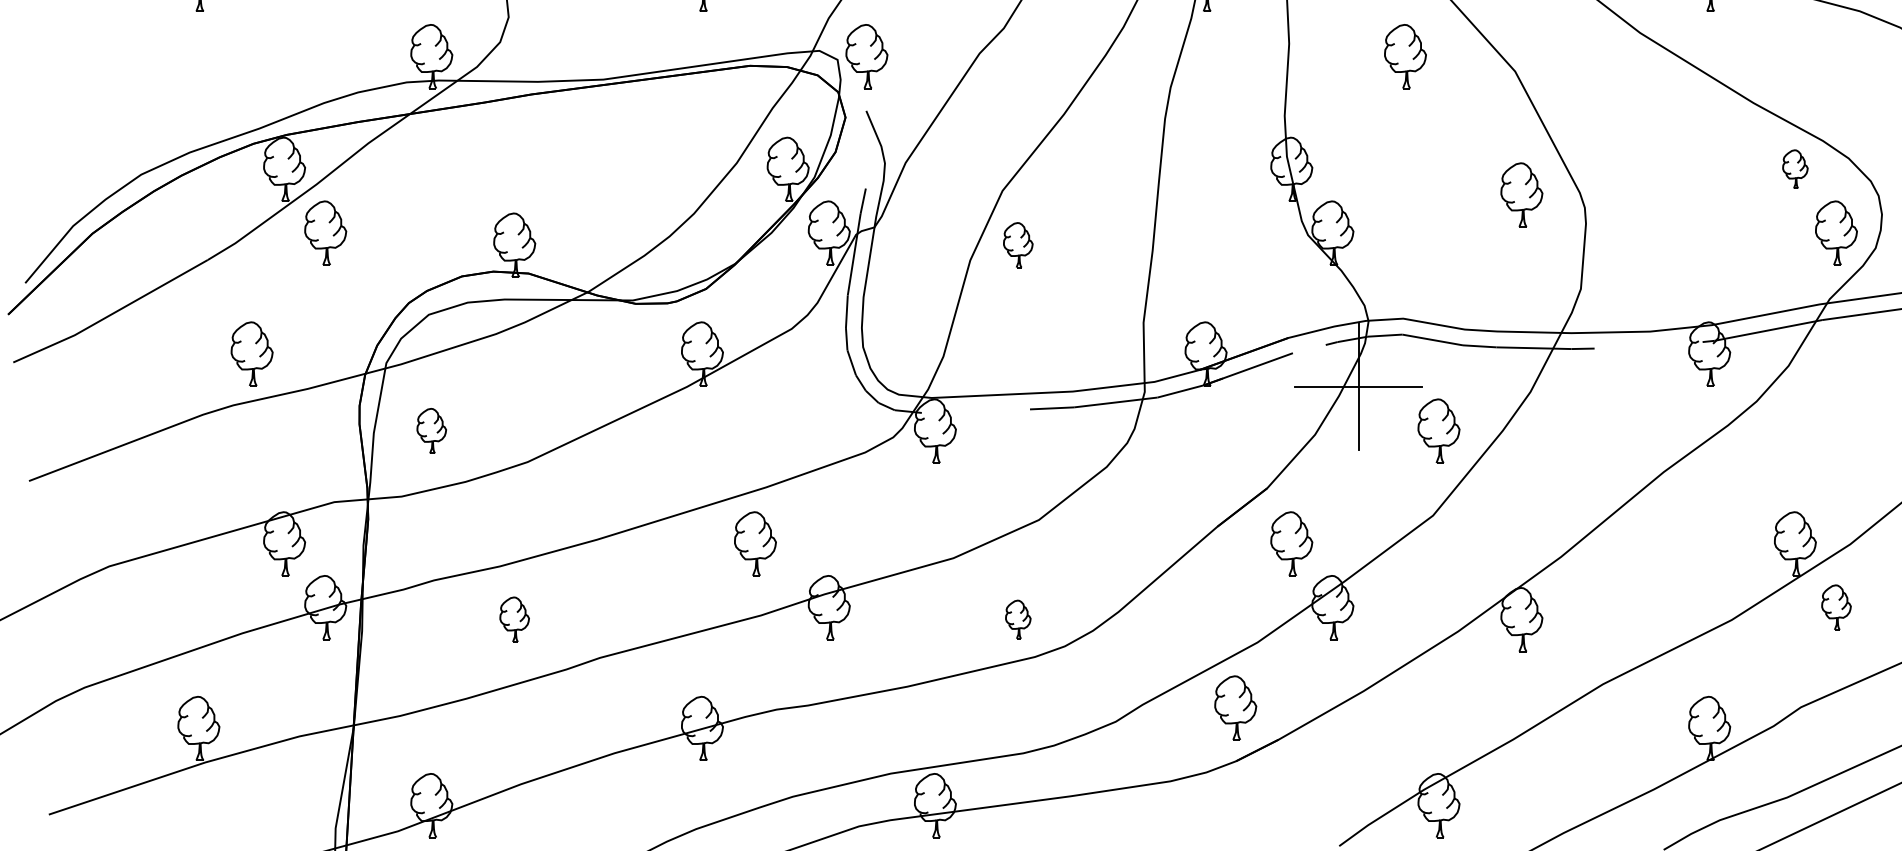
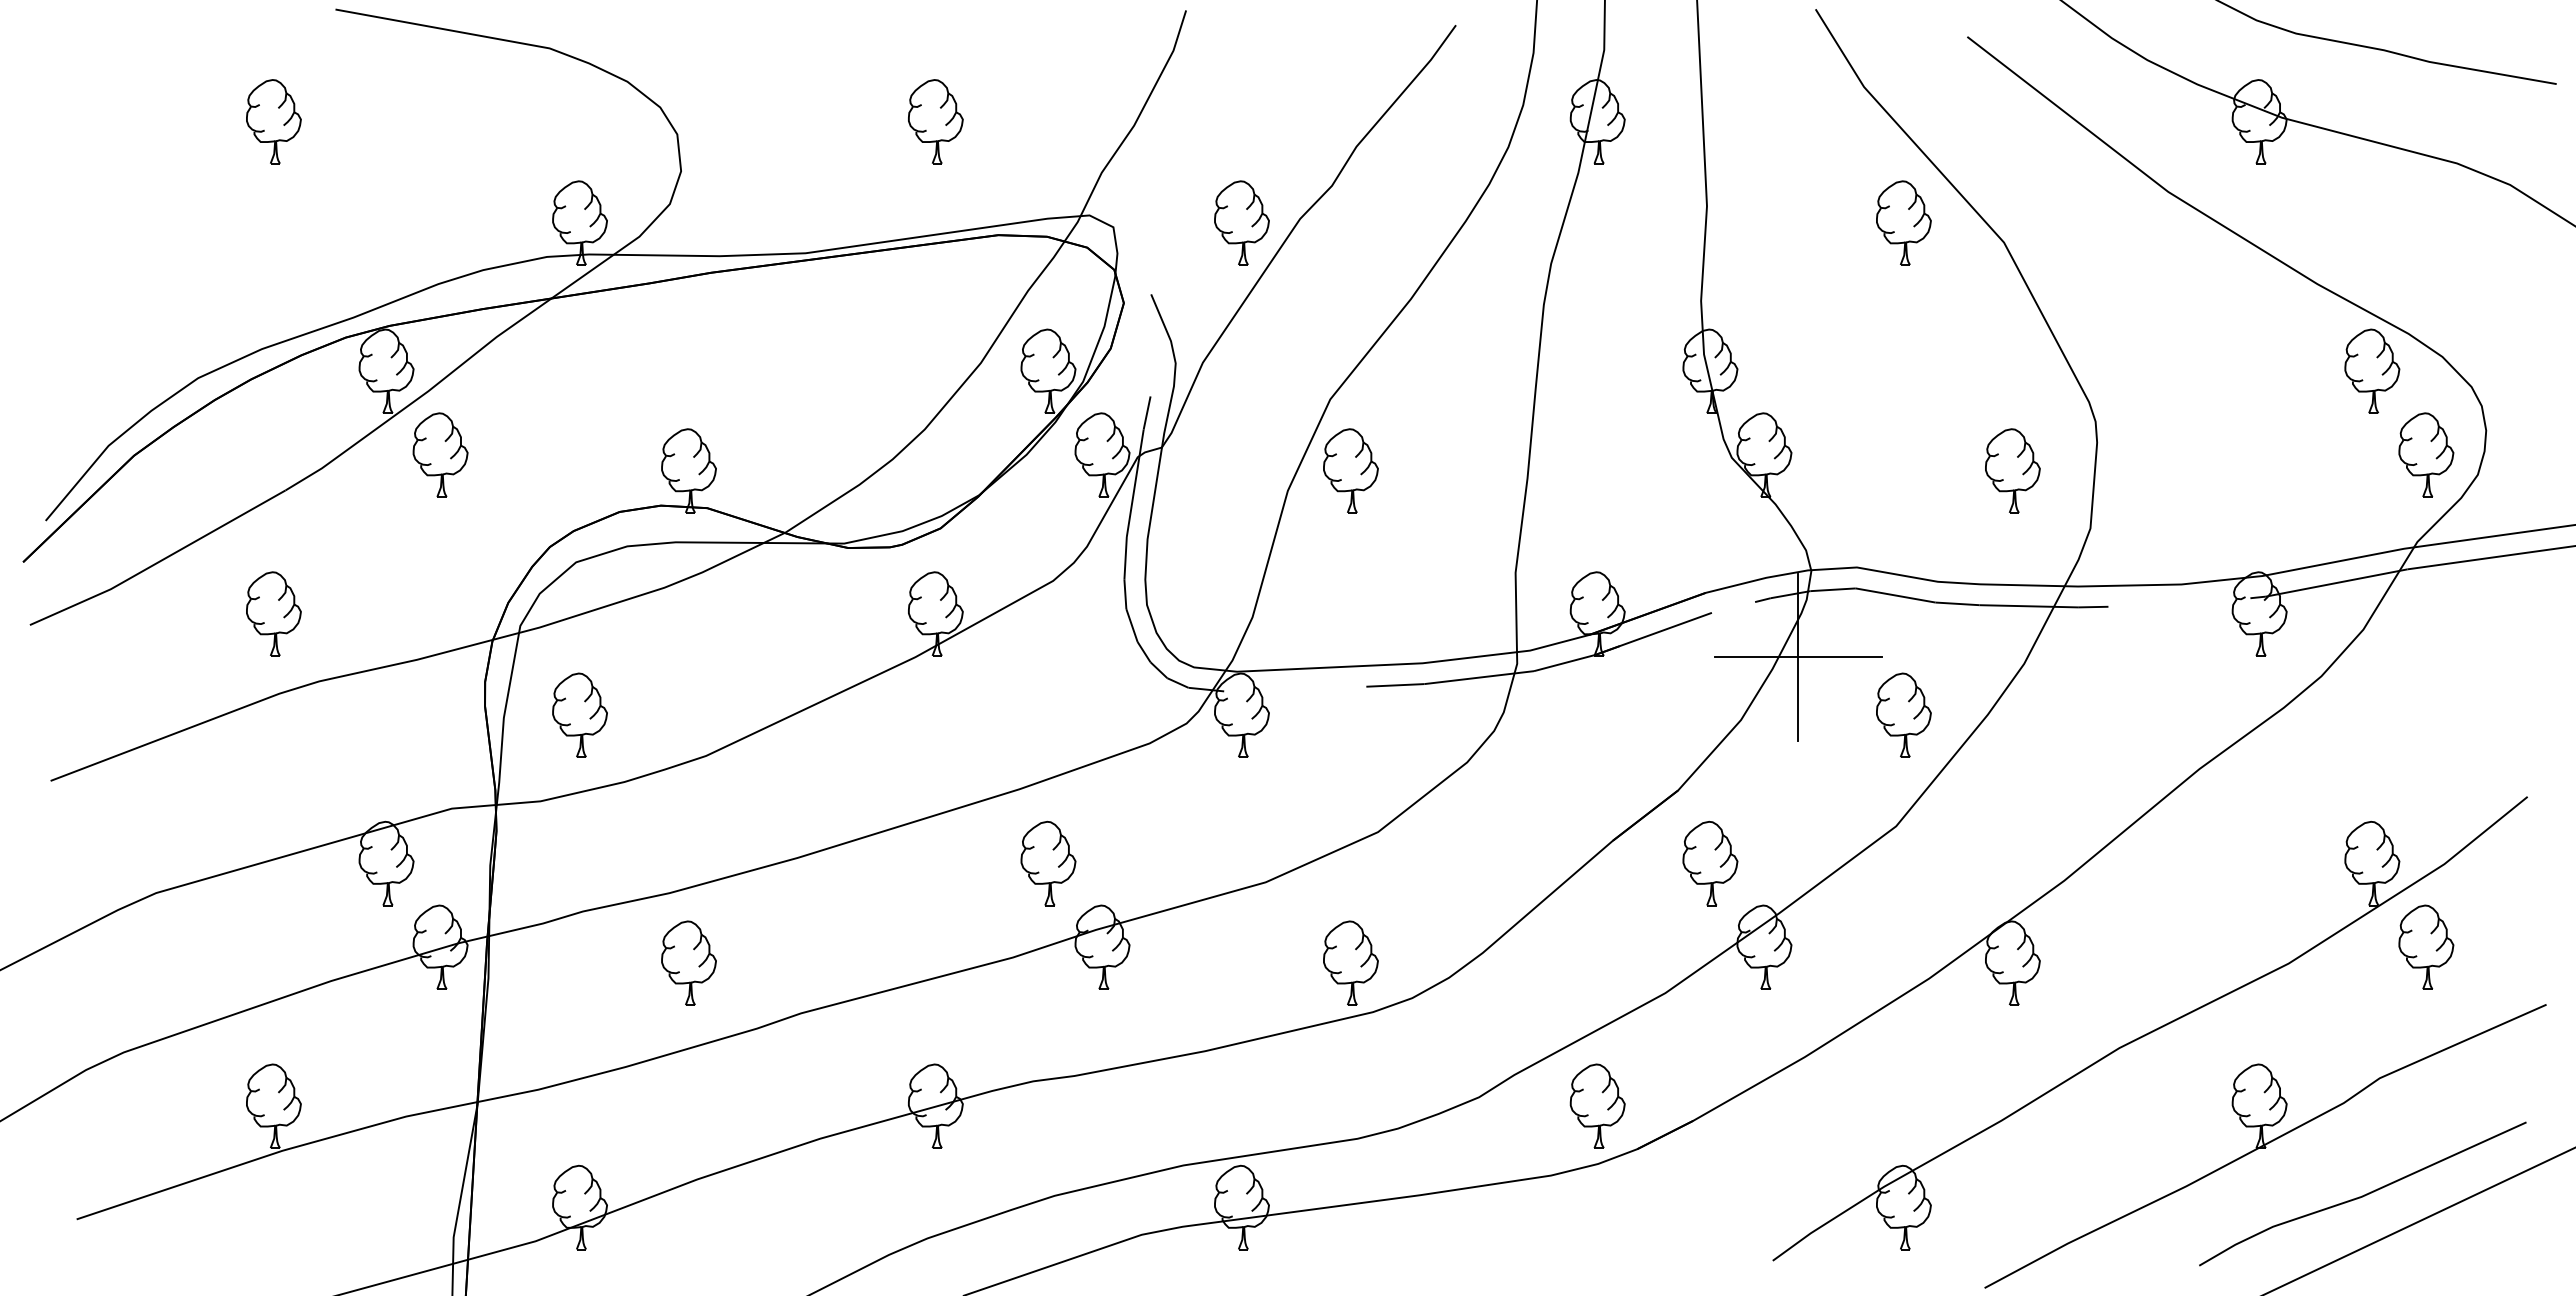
part: (866, 56) -> (1241, 222), moved
part: (1405, 56) -> (1903, 222), moved
part: (1795, 168) -> (2372, 370), size x1.67
part: (1521, 194) -> (2012, 470), moved
part: (1017, 244) -> (1350, 470), size x1.43
part: (251, 353) -> (273, 613), moved
part: (431, 430) -> (579, 714), size x1.43
part: (755, 543) -> (1048, 863), moved
part: (1836, 607) -> (2426, 946), size x1.43
part: (514, 619) -> (688, 962), size x1.43
part: (1017, 619) -> (1350, 962), size x1.67
part: (1235, 707) -> (1597, 1105), moved

